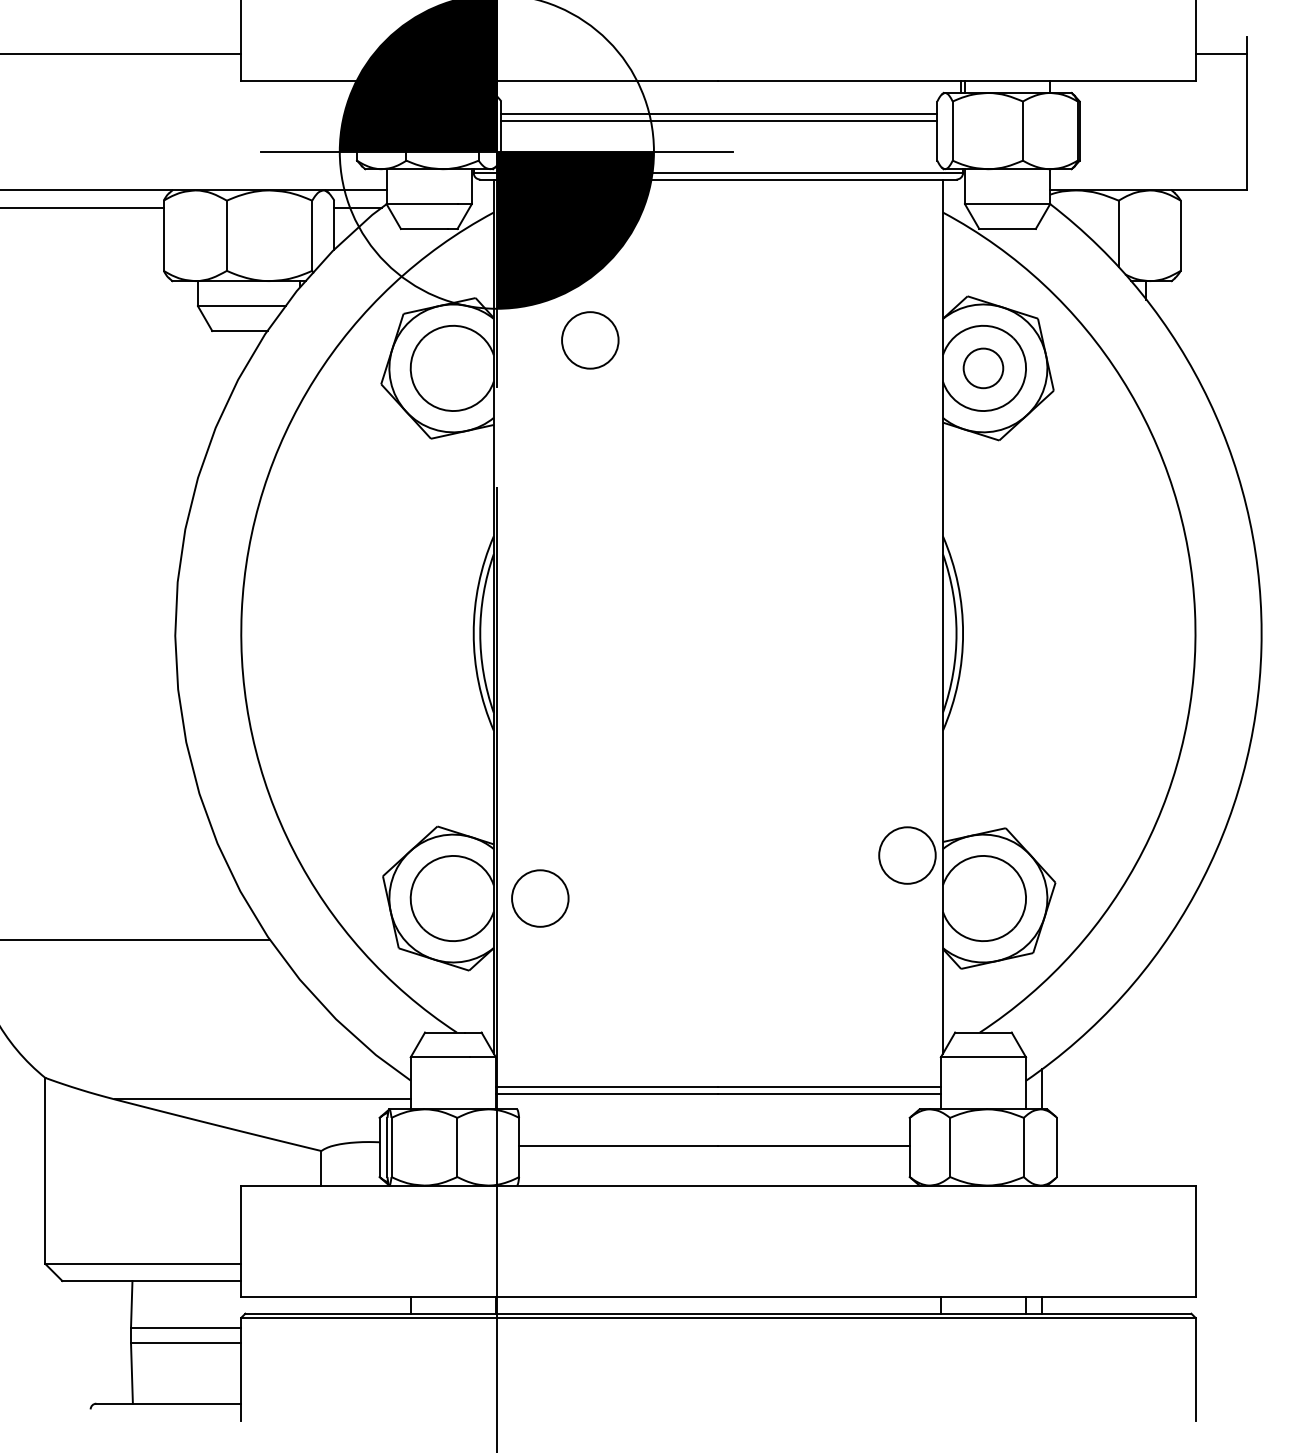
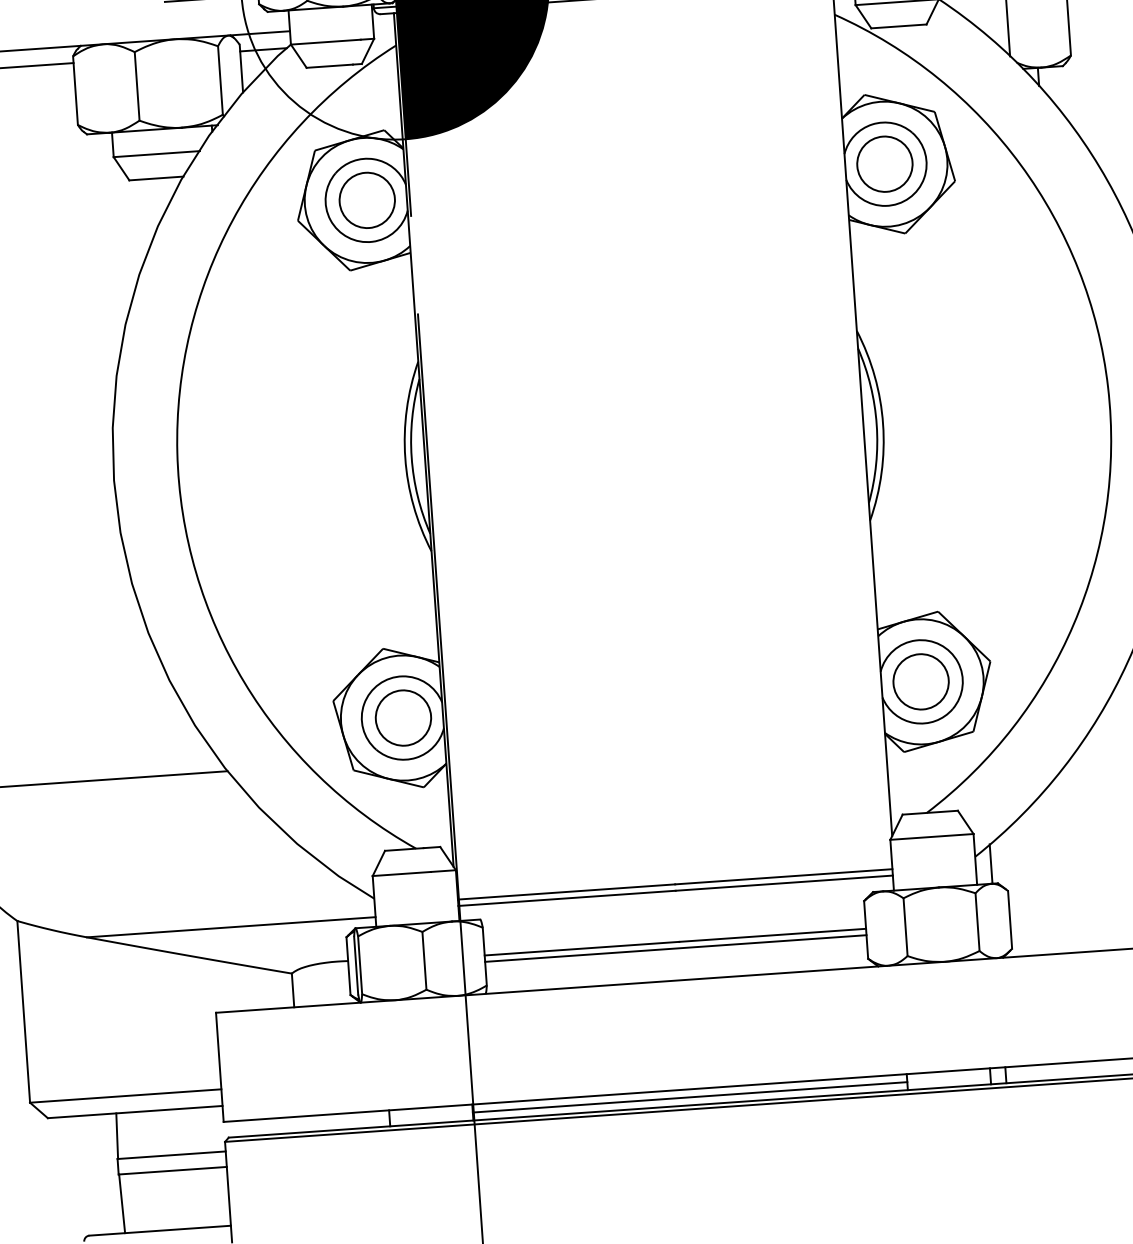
circle: (590, 340) -> (367, 200), moved
circle: (983, 368) -> (884, 164), size x1.43
circle: (907, 855) -> (921, 681), moved
circle: (540, 898) -> (403, 717), moved
line: (714, 1152) -> (675, 948), added
line: (717, 1305) -> (689, 1097), added

